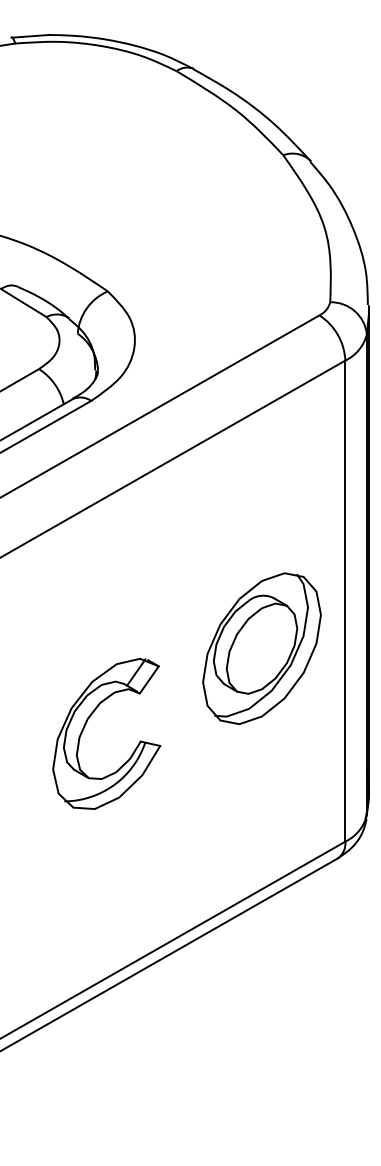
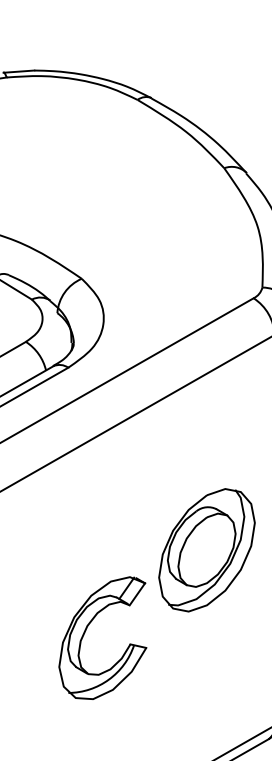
part: (261, 648) -> (206, 550), moved
part: (86, 724) -> (86, 630), moved

